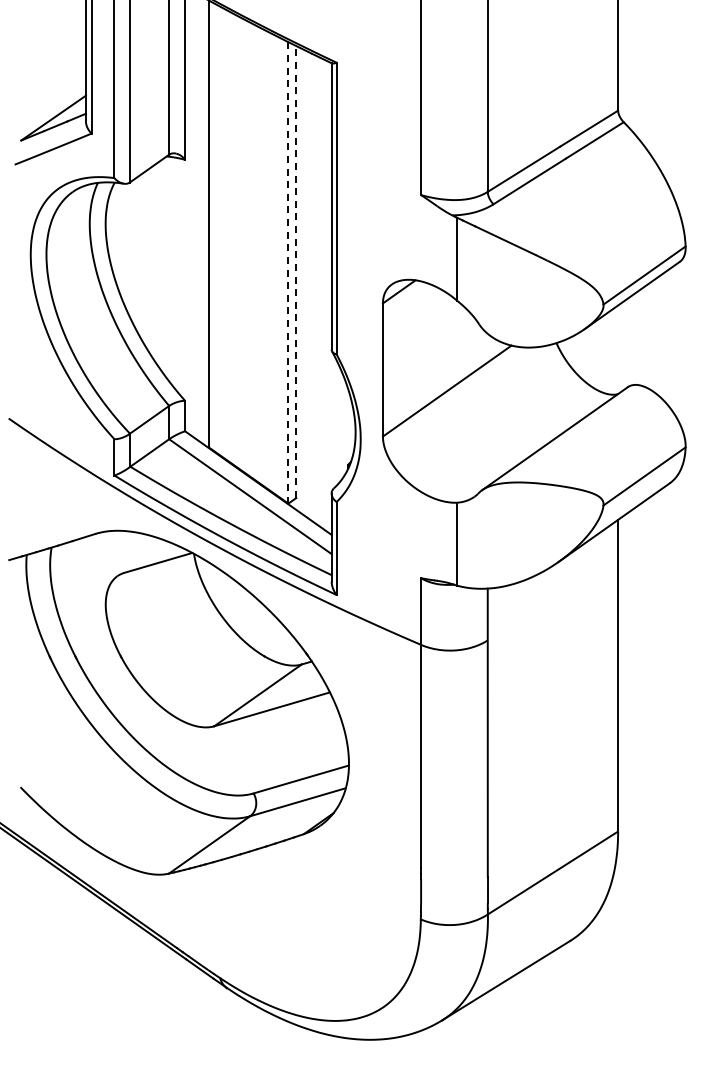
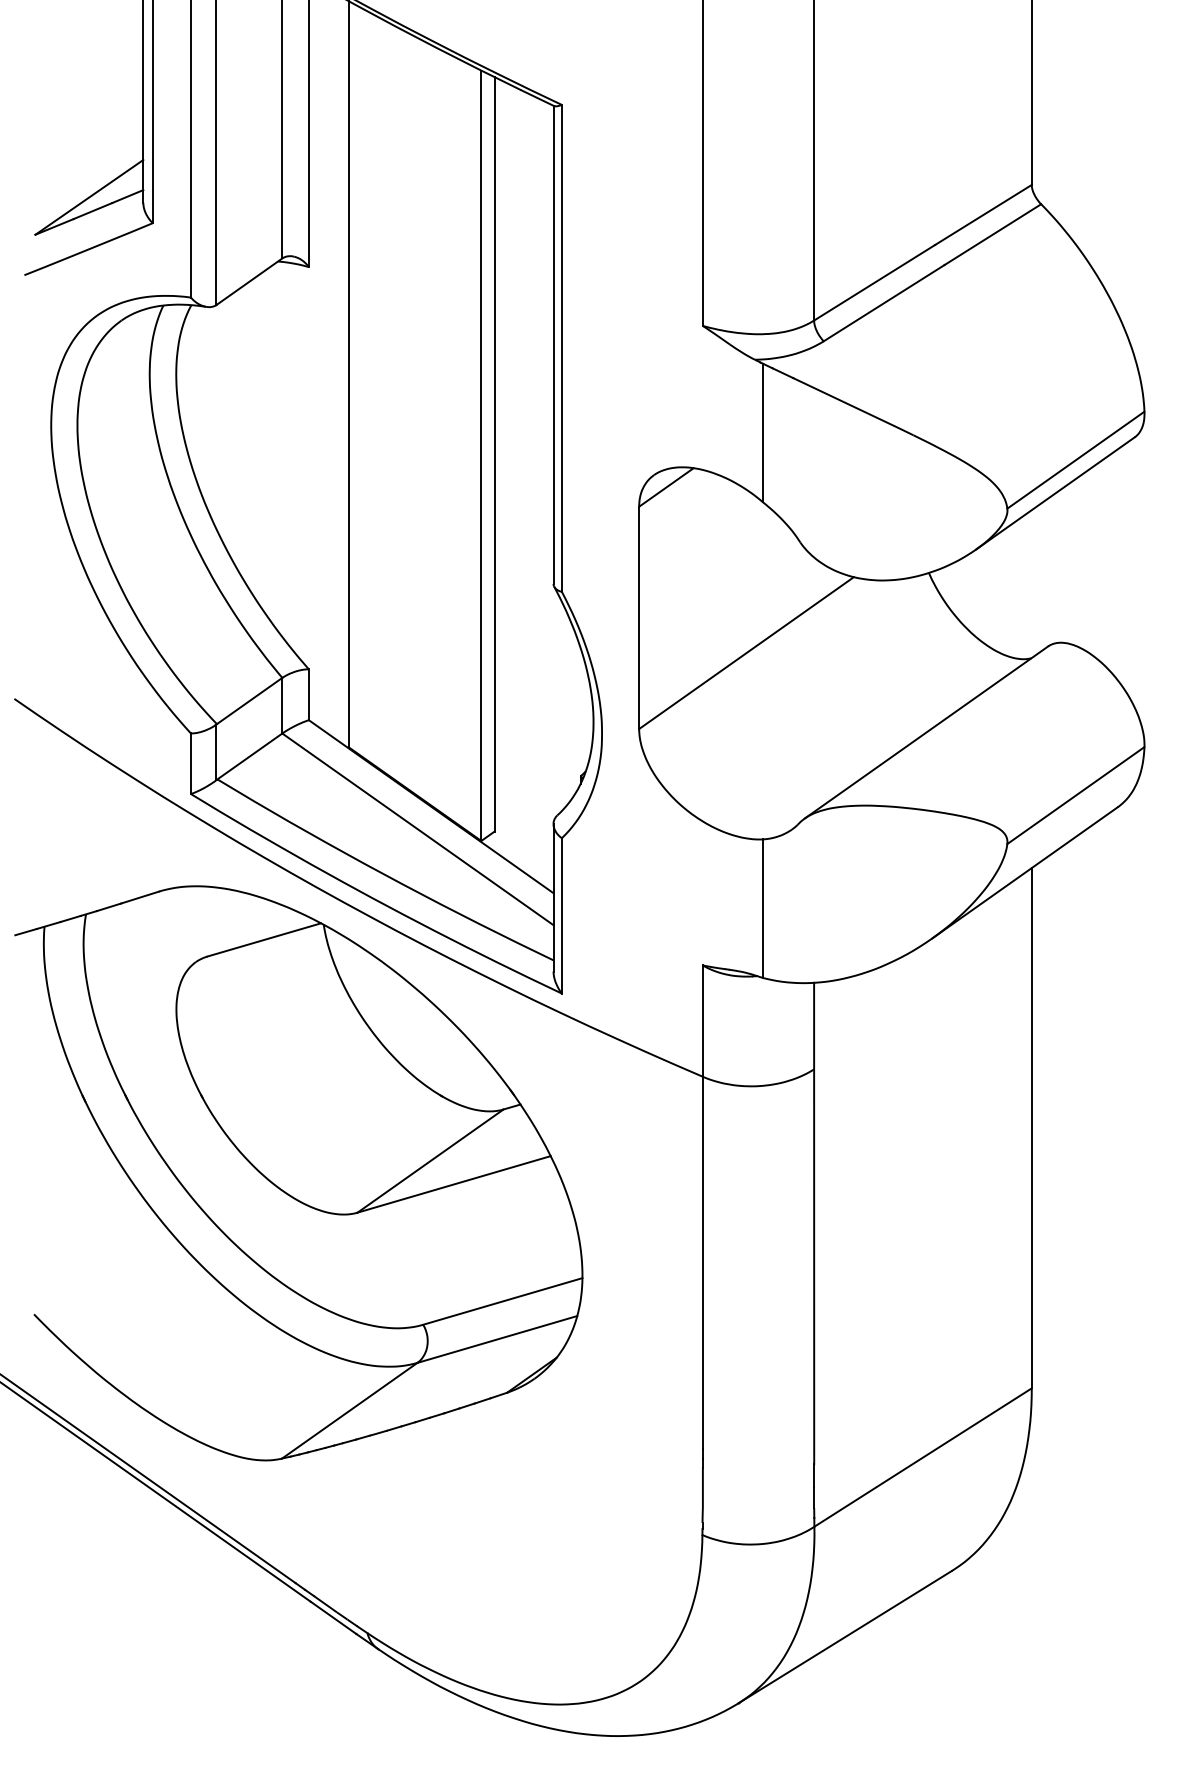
line: (288, 272) -> (481, 455), dashed -> solid
line: (296, 272) -> (494, 455), dashed -> solid

